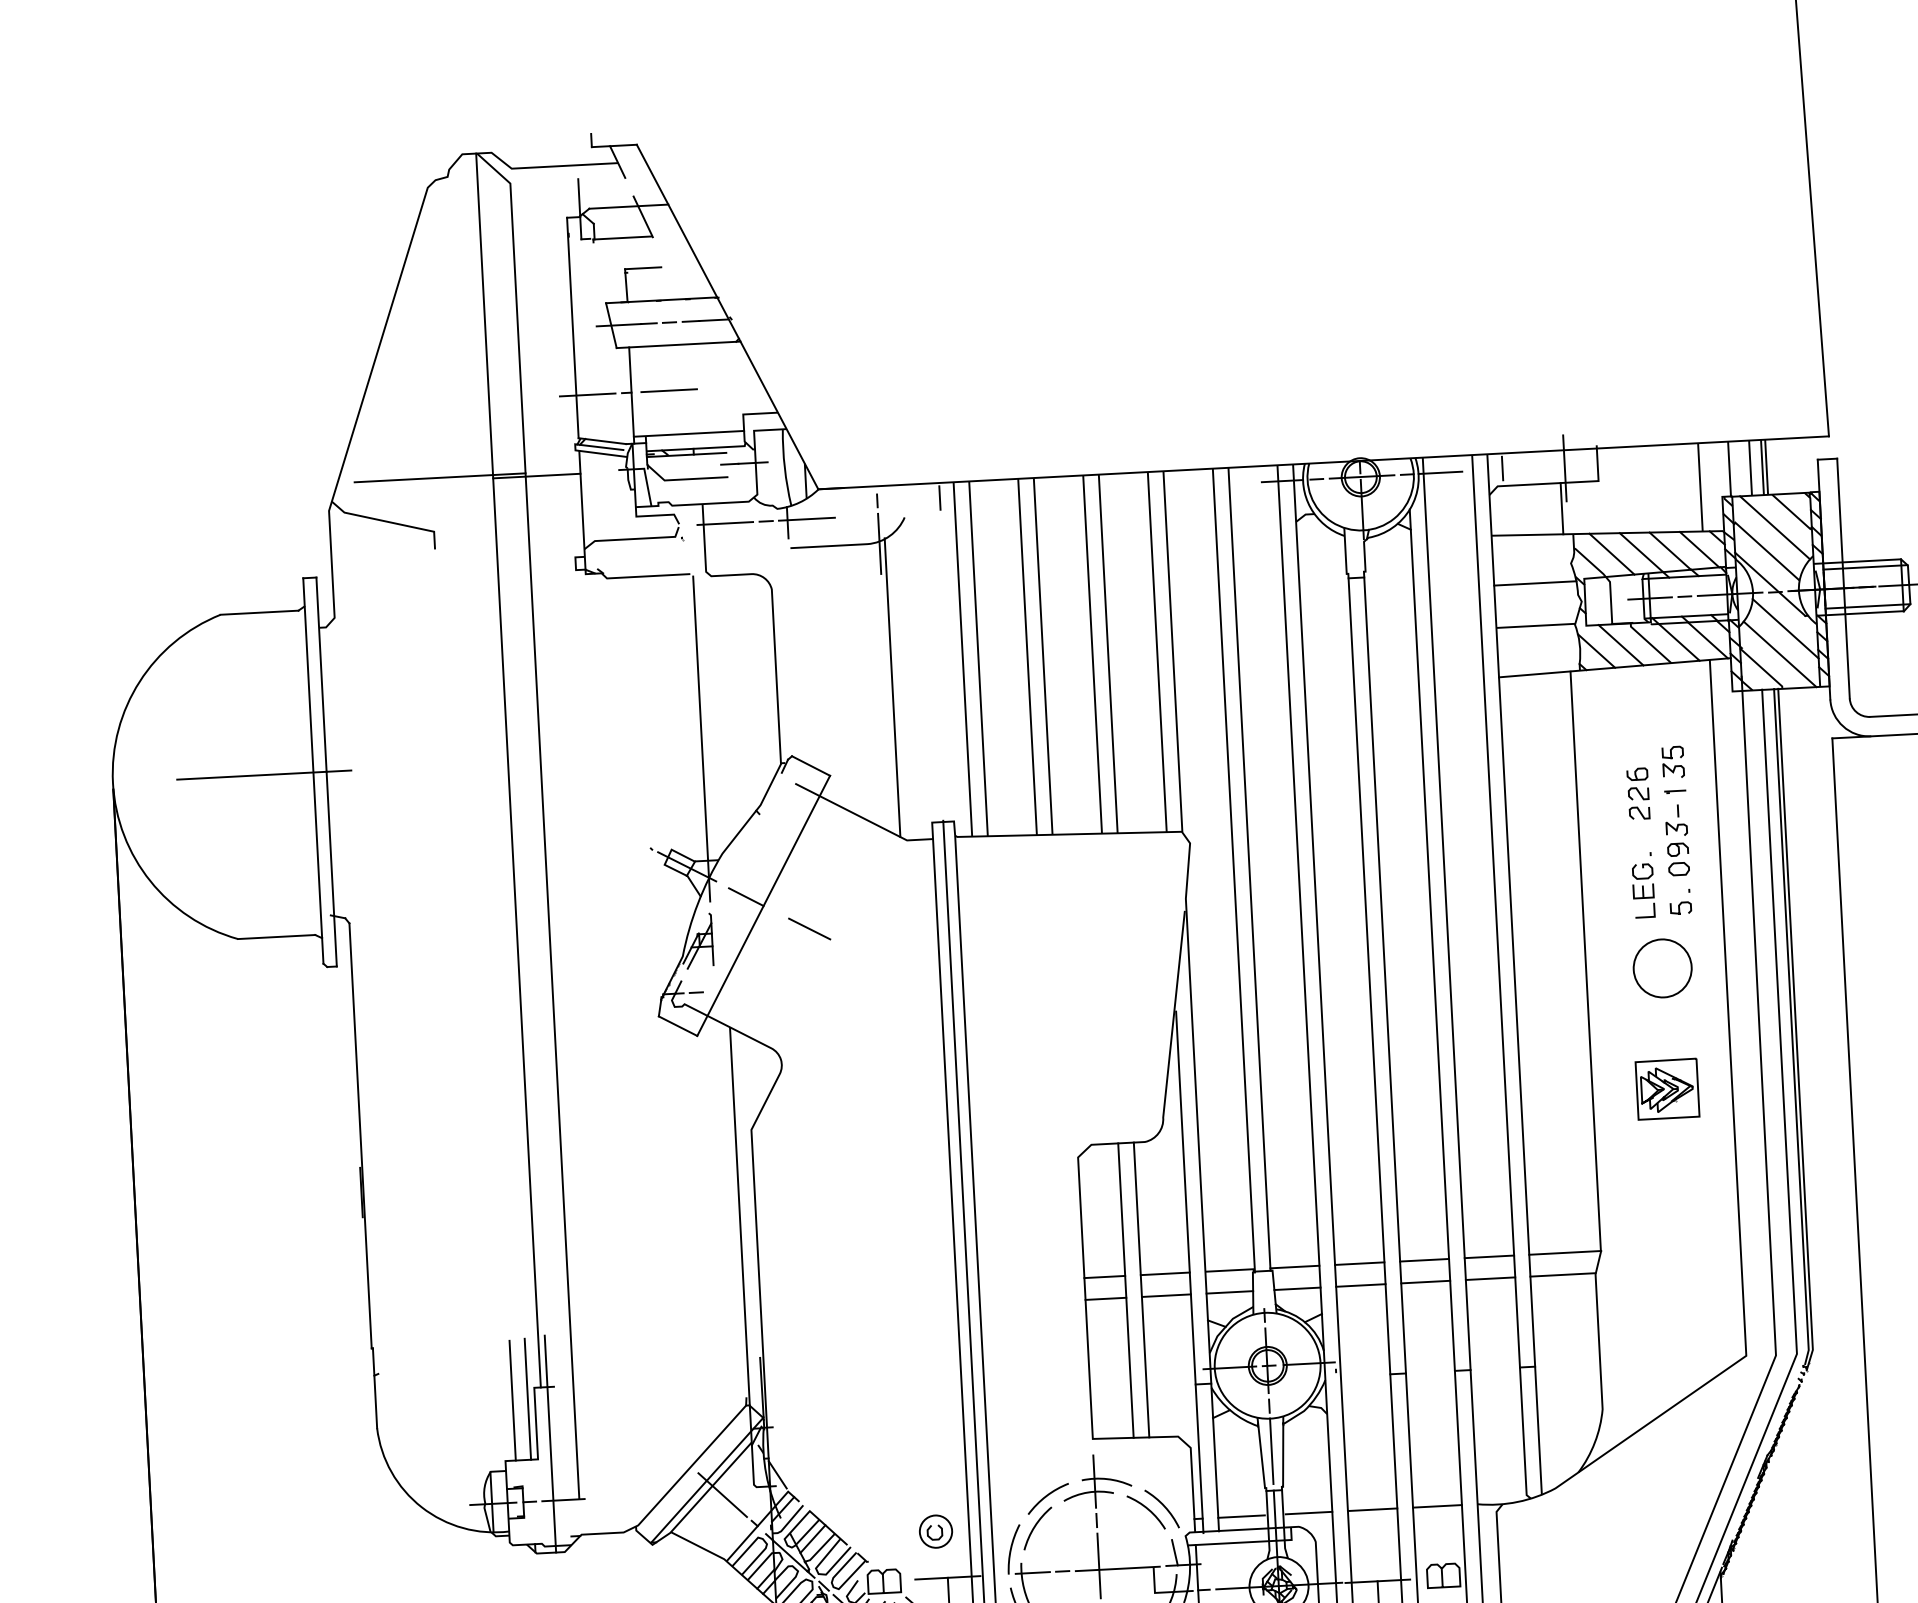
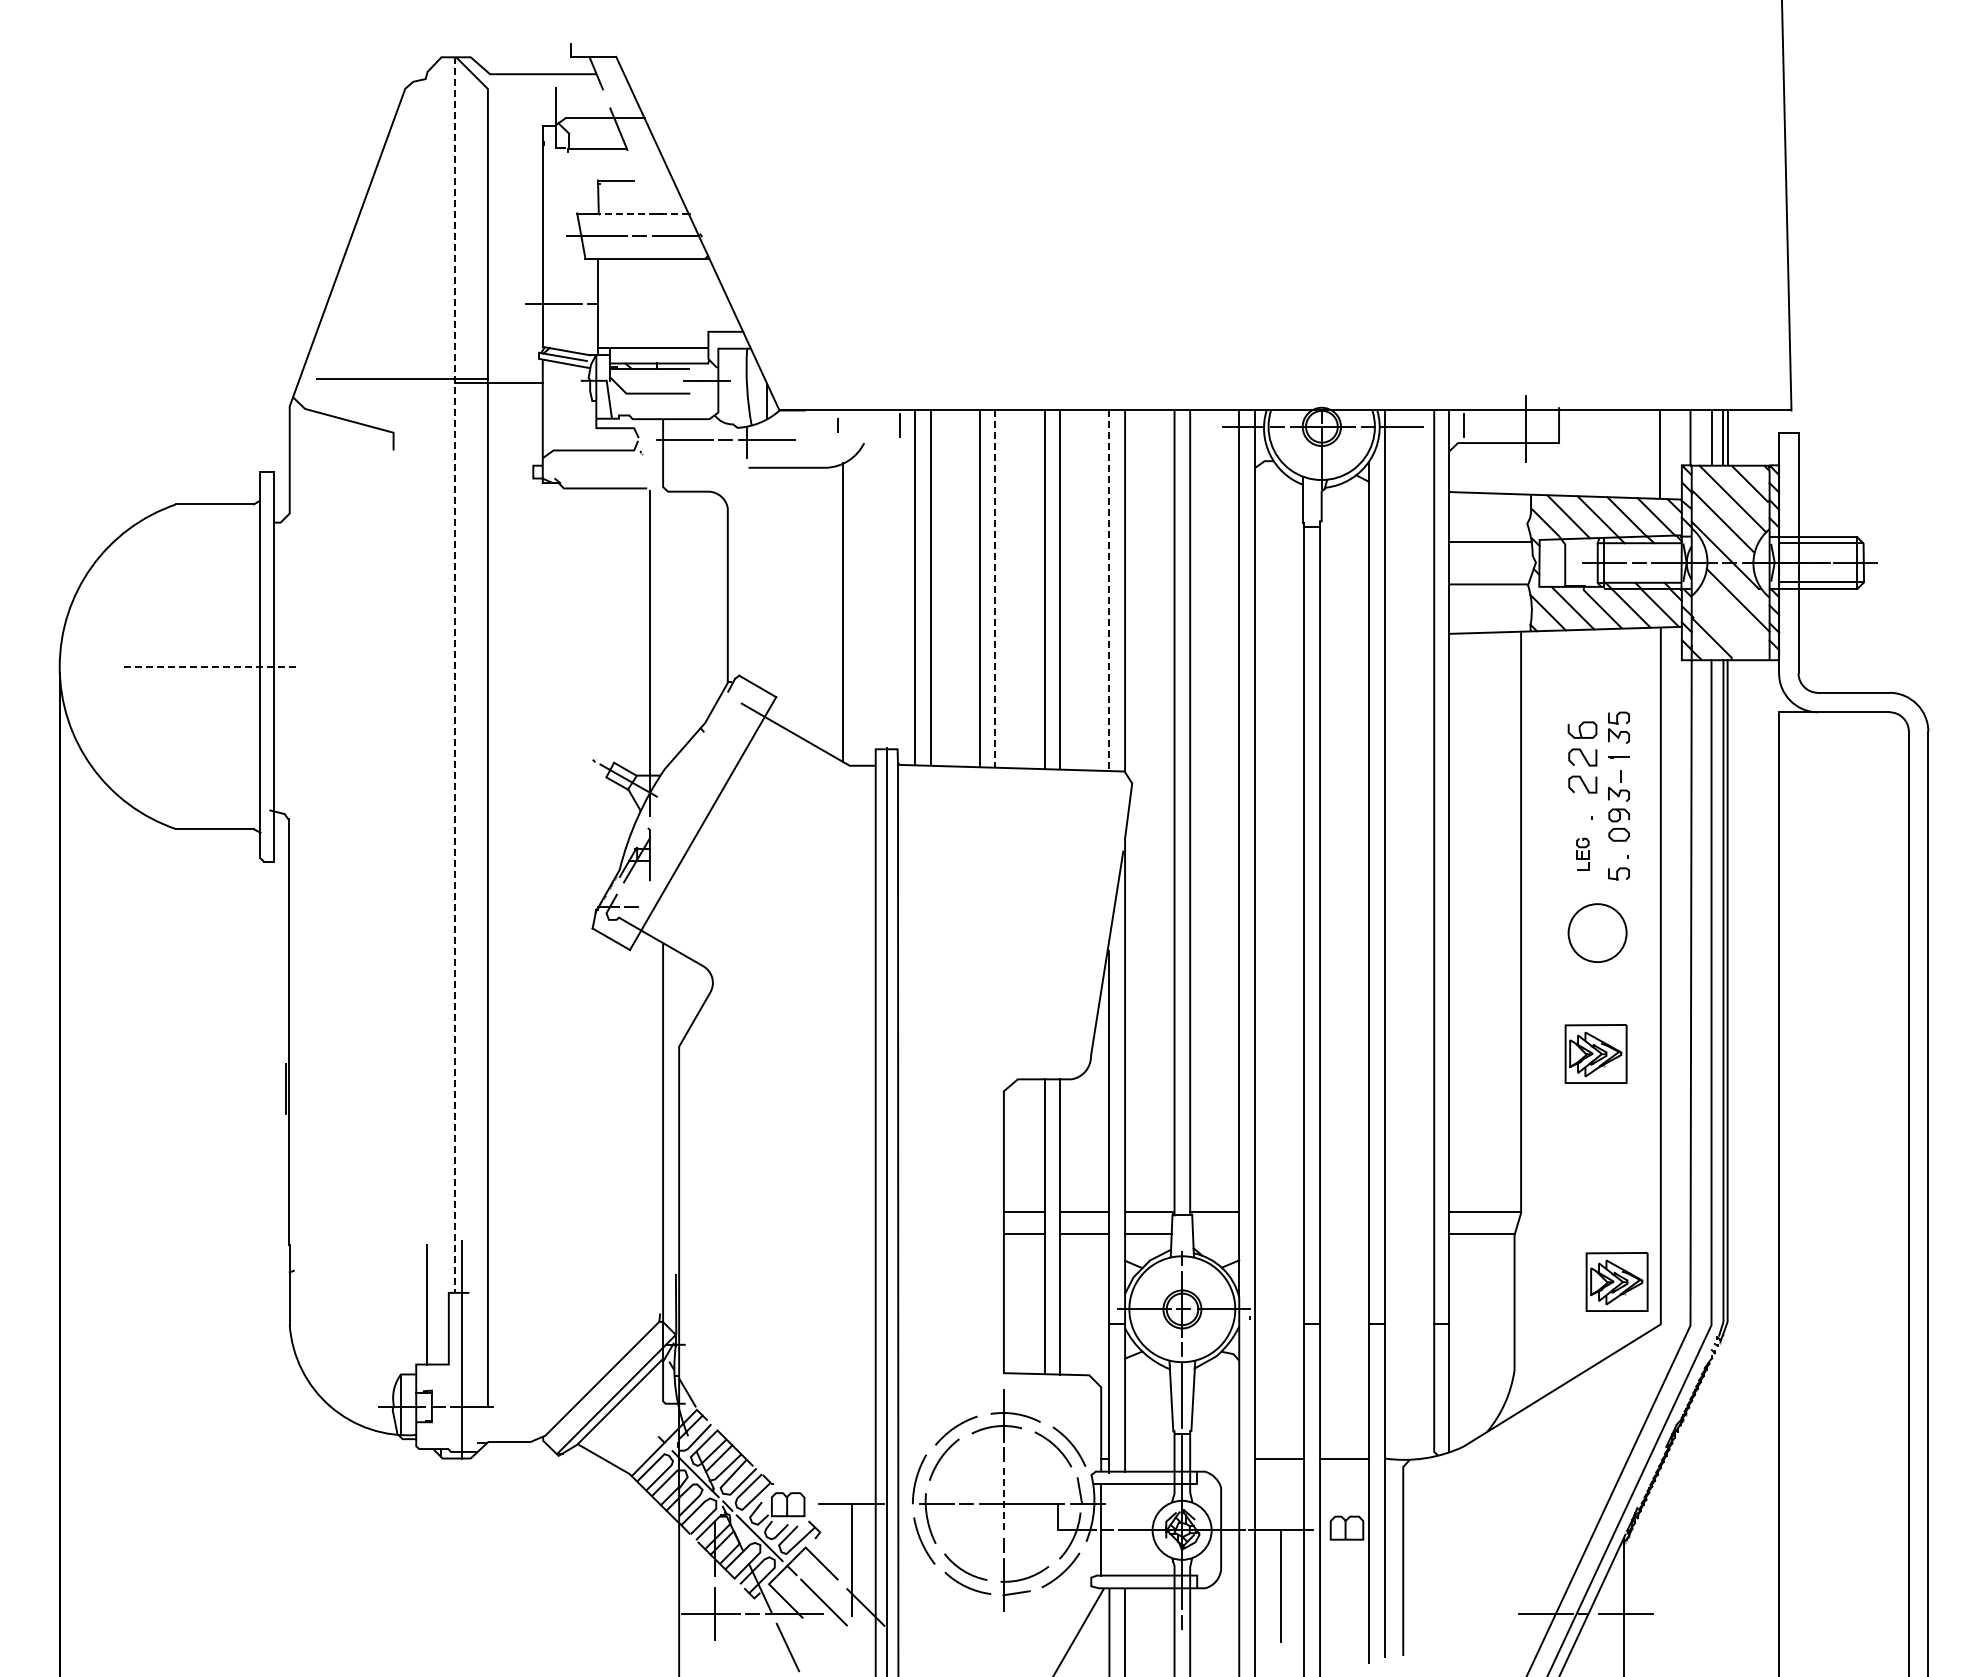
line: (669, 299) -> (640, 213), solid -> dashed
line: (669, 391) -> (635, 304), removed
line: (1562, 508) -> (1521, 468), removed
line: (879, 544) -> (837, 468), removed
line: (1157, 652) -> (1109, 591), solid -> dashed
line: (1779, 654) -> (1730, 625), removed
line: (1043, 656) -> (995, 589), solid -> dashed
line: (508, 770) -> (455, 675), solid -> dashed
line: (264, 774) -> (211, 666), solid -> dashed
part: (1638, 793) -> (1582, 757), size x1.4
part: (1643, 890) -> (1582, 854), size x0.6
line: (746, 896) -> (686, 813), removed
line: (809, 928) -> (747, 848), removed
line: (1489, 1257) -> (1409, 1212), removed
line: (1424, 1260) -> (1344, 1212), removed
line: (1359, 1264) -> (1279, 1212), removed
line: (1490, 1278) -> (1409, 1233), removed
line: (1425, 1281) -> (1344, 1233), removed
line: (1360, 1285) -> (1279, 1233), removed
line: (1297, 1288) -> (1216, 1233), removed
part: (1699, 1315) -> (1616, 1281), added
line: (527, 1398) -> (441, 1303), removed
line: (722, 1494) -> (631, 1409), removed
line: (1308, 1513) -> (1215, 1458), removed
line: (1241, 1516) -> (1148, 1458), removed
part: (936, 1531) -> (842, 1457), removed
line: (1099, 1566) -> (1003, 1500), solid -> dashed

